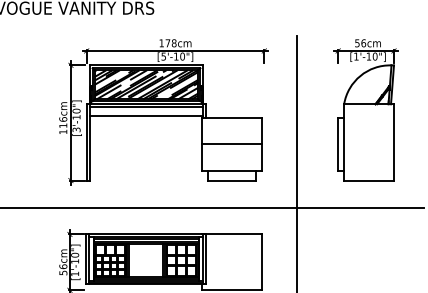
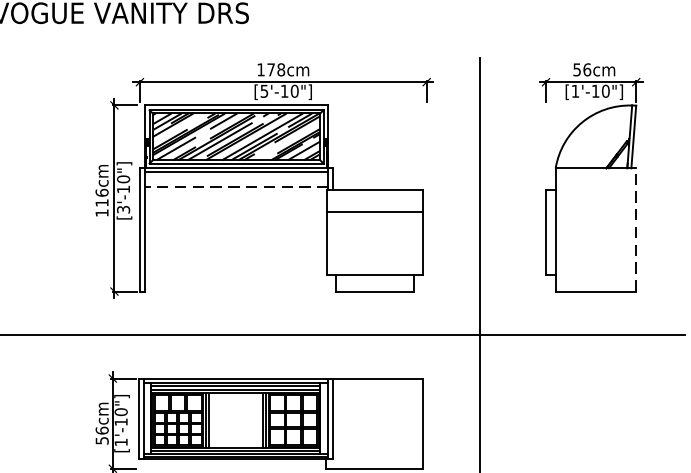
line: (146, 115) -> (236, 186), solid -> dashed
line: (393, 141) -> (635, 228), solid -> dashed
line: (232, 144) -> (375, 212), moved

